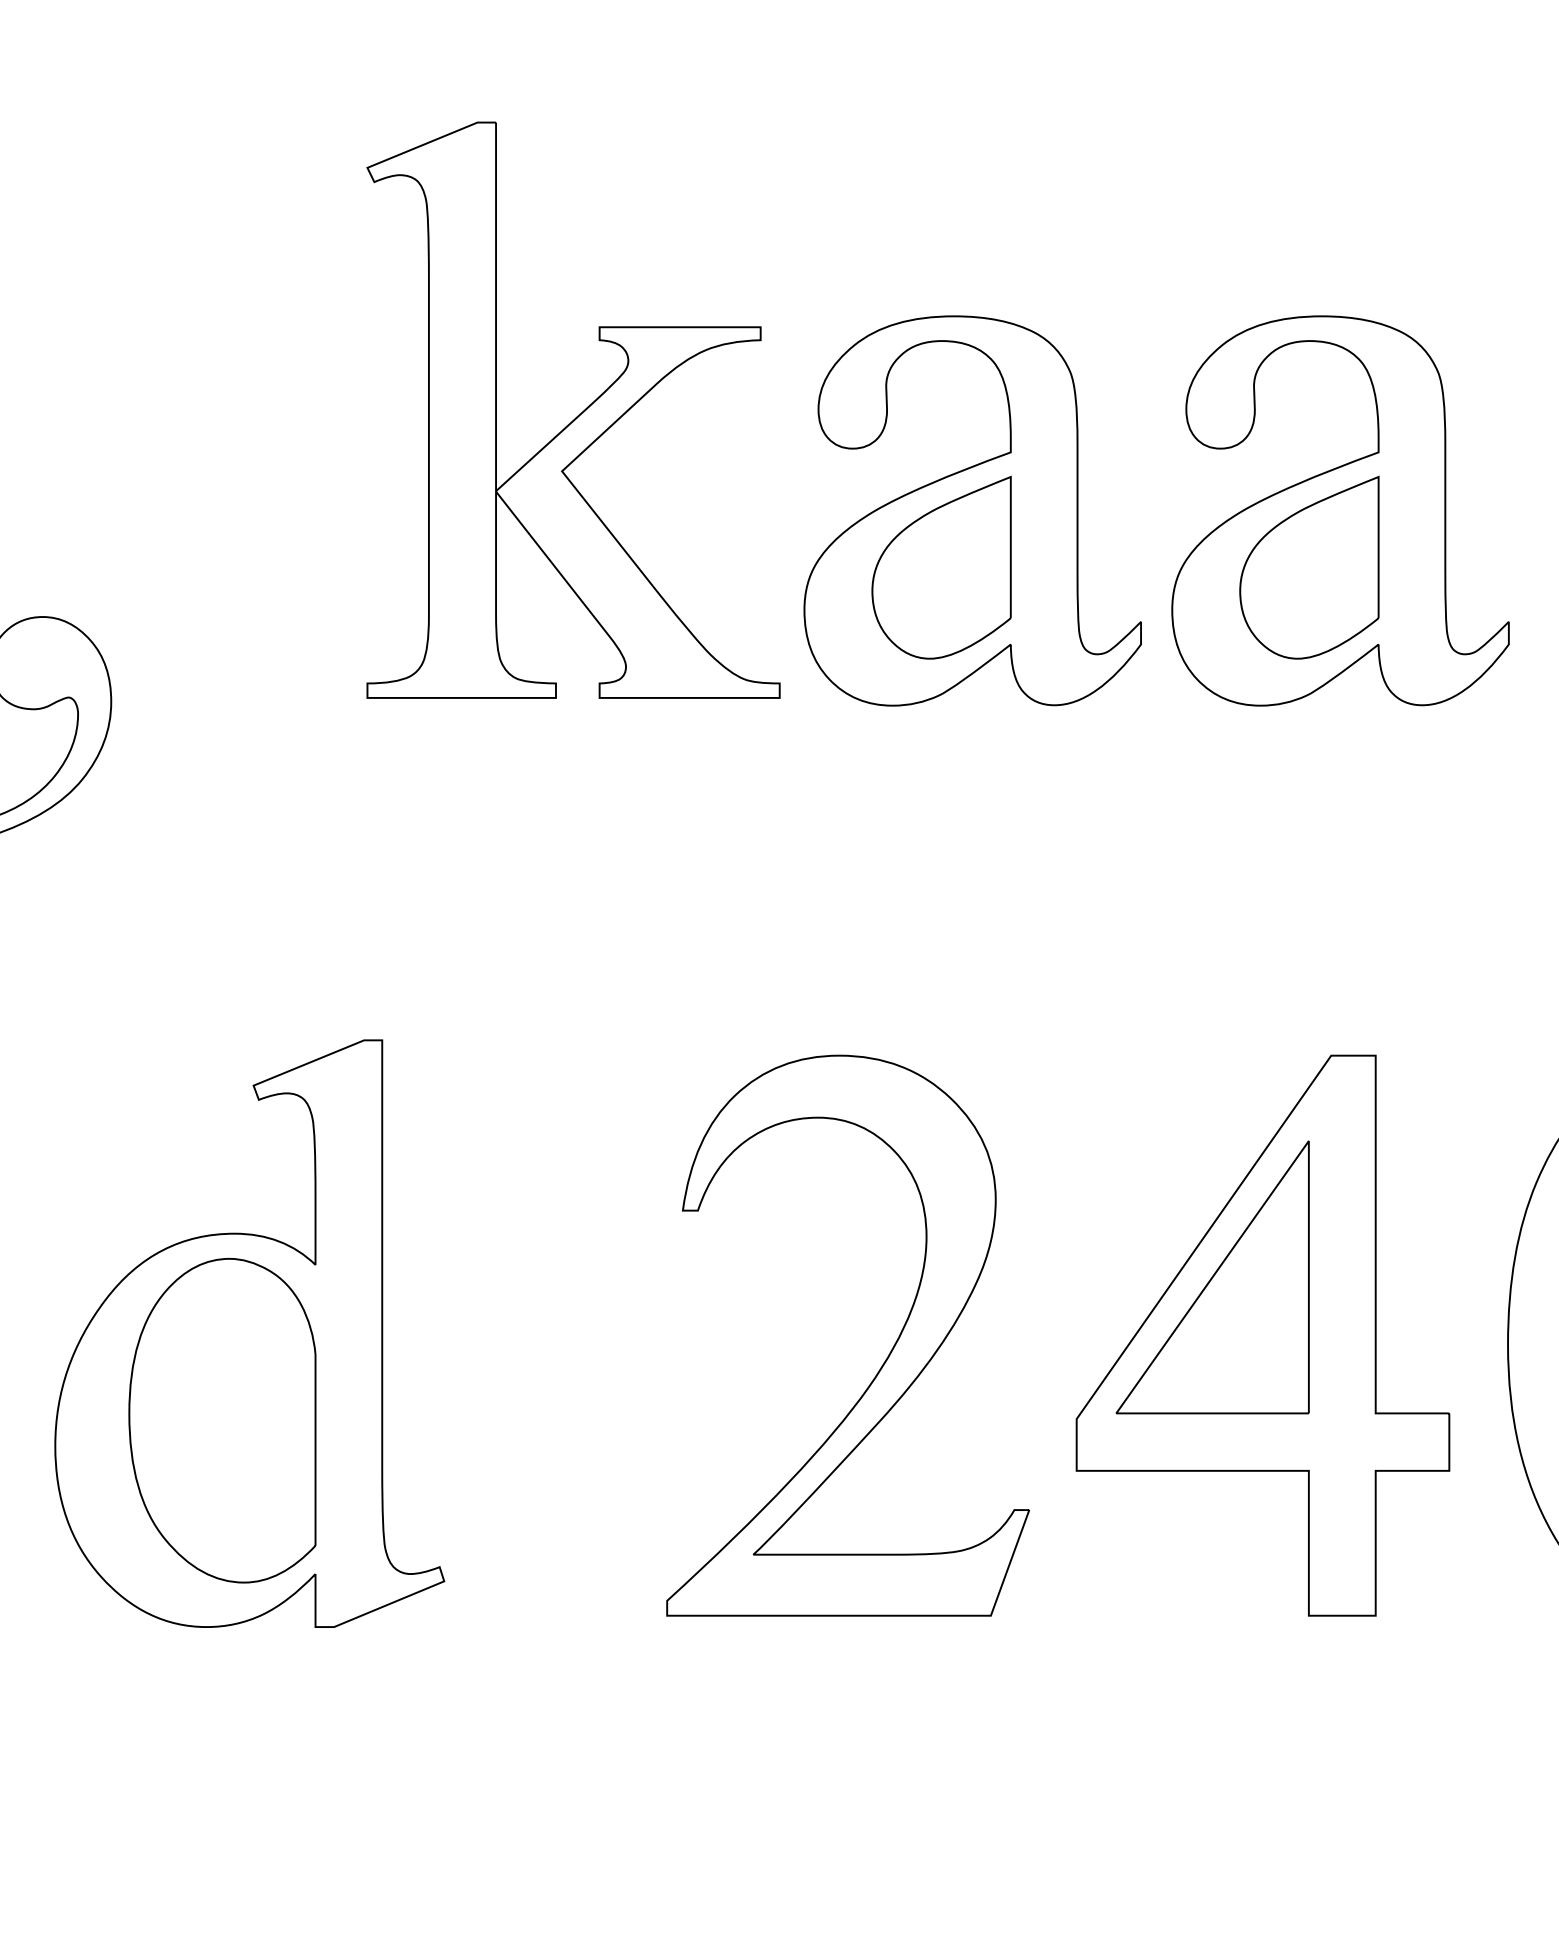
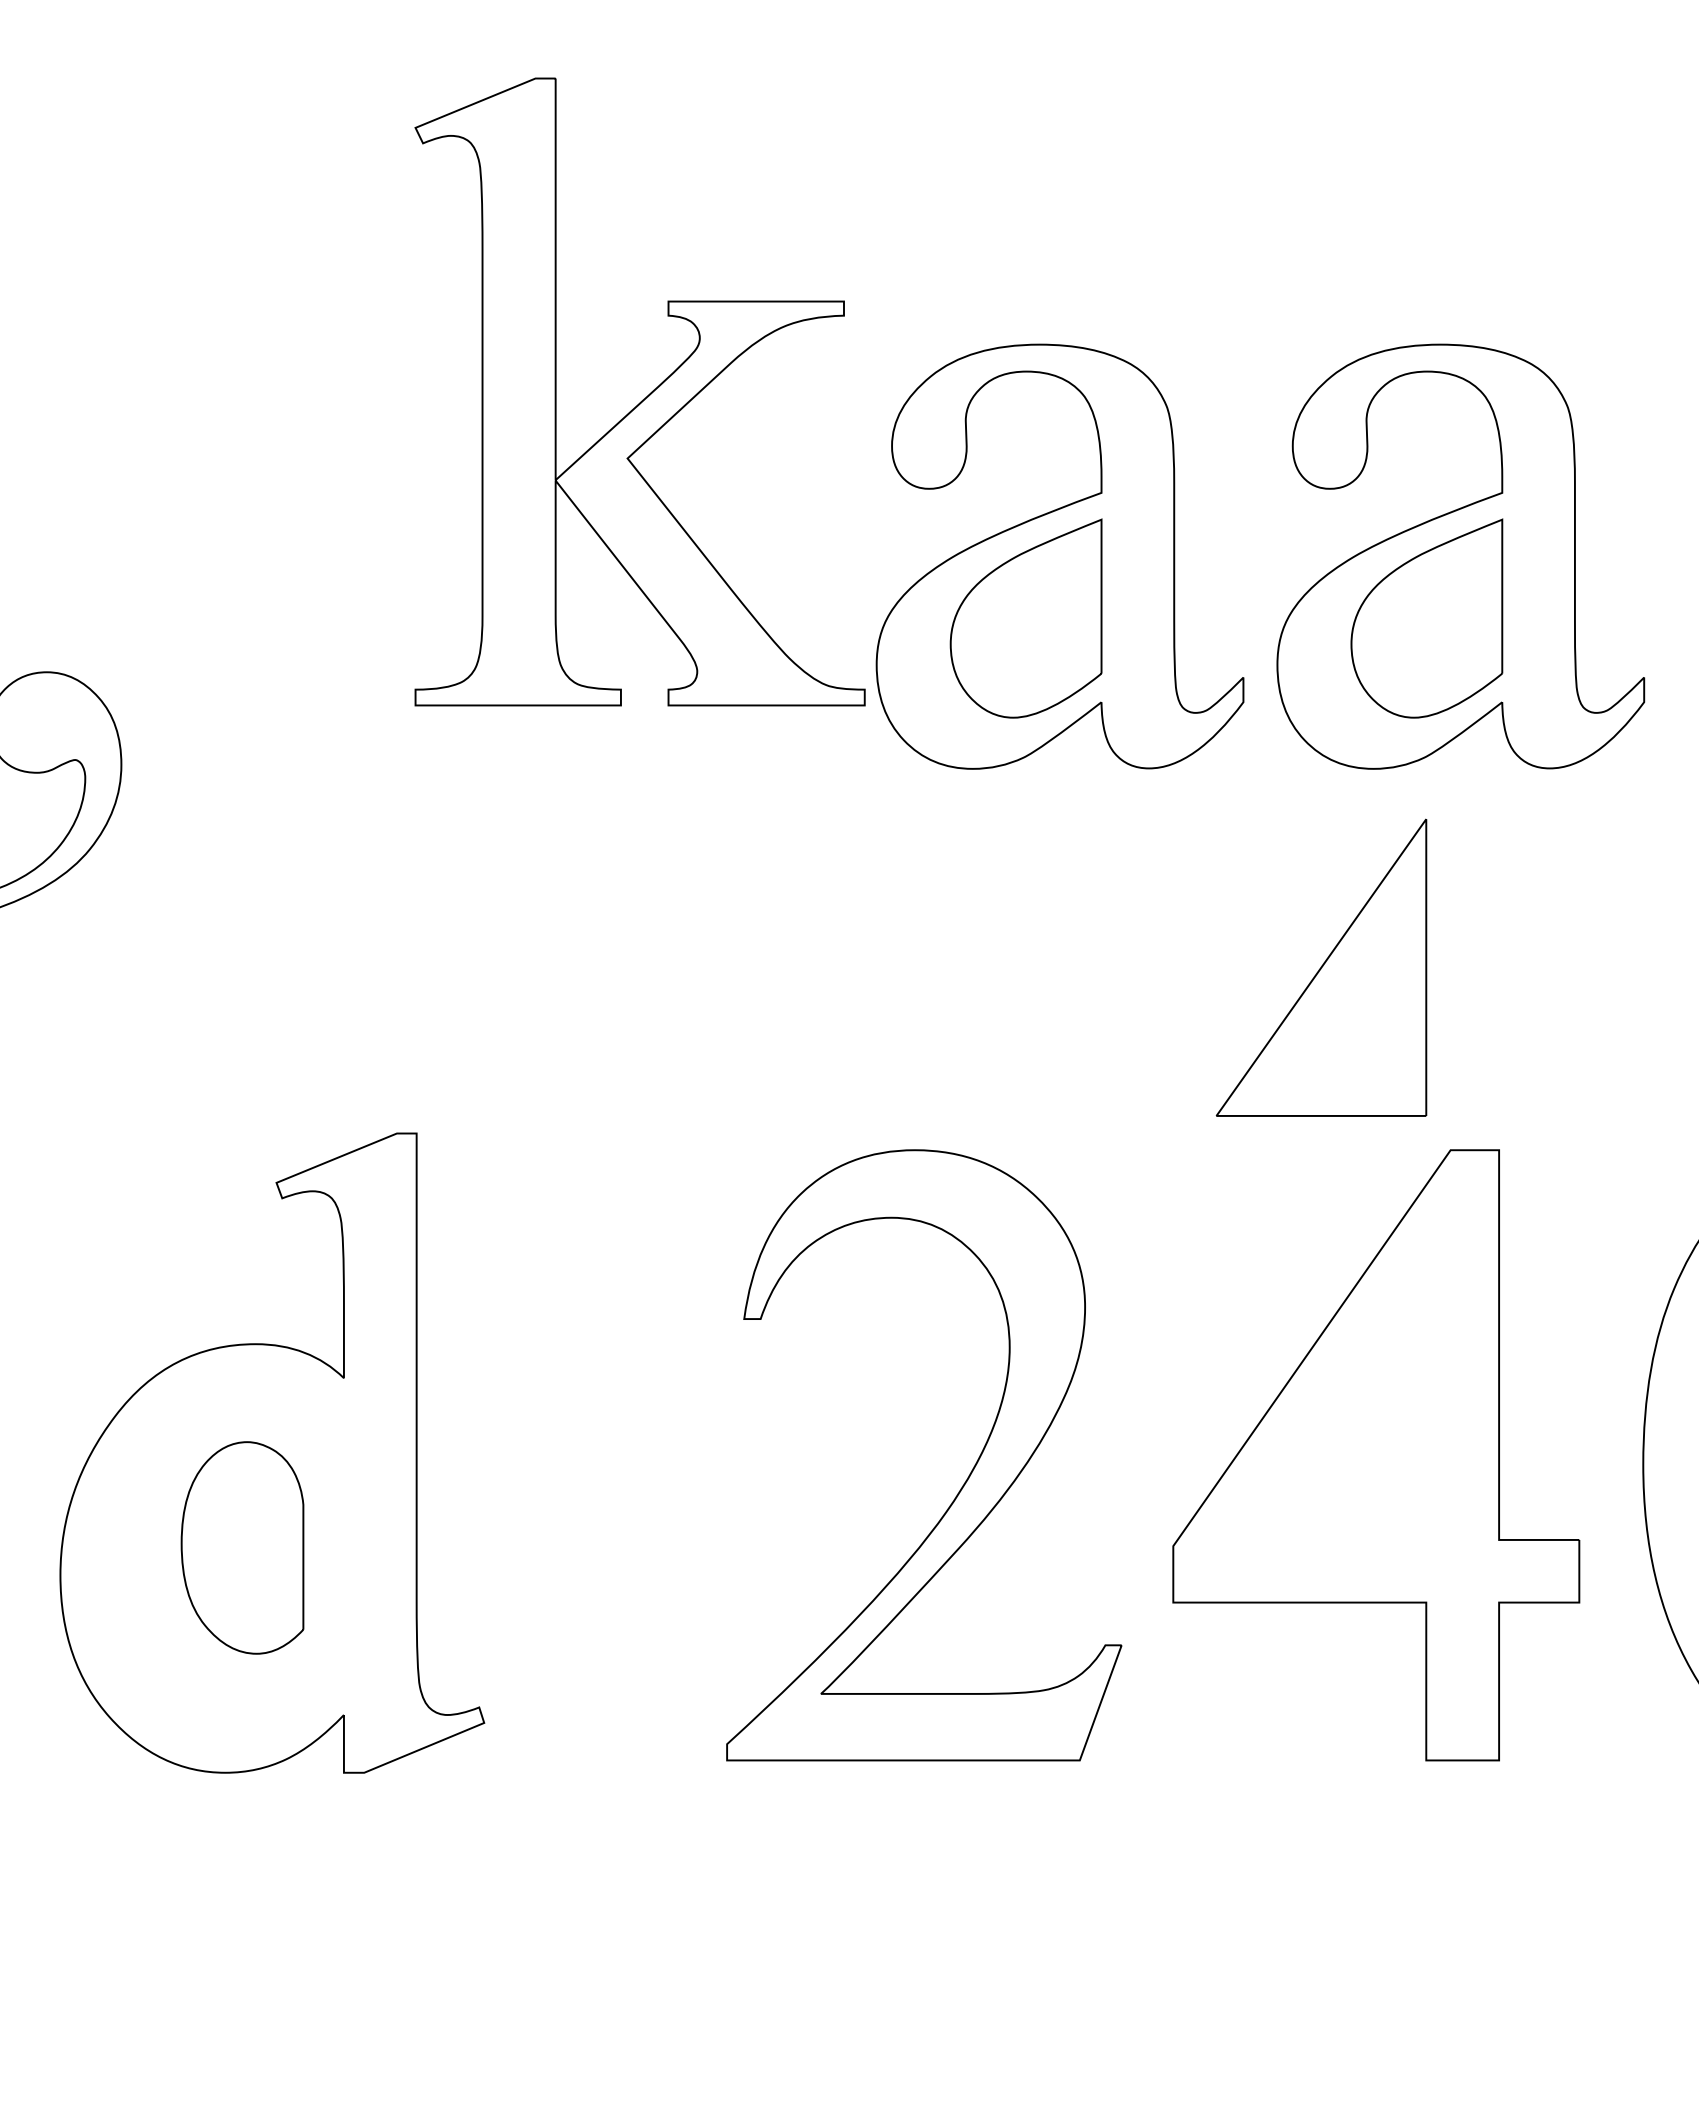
part: (578, 415) -> (645, 397), moved
part: (1212, 1277) -> (1321, 967), moved
part: (222, 1420) -> (242, 1547), size x0.6

